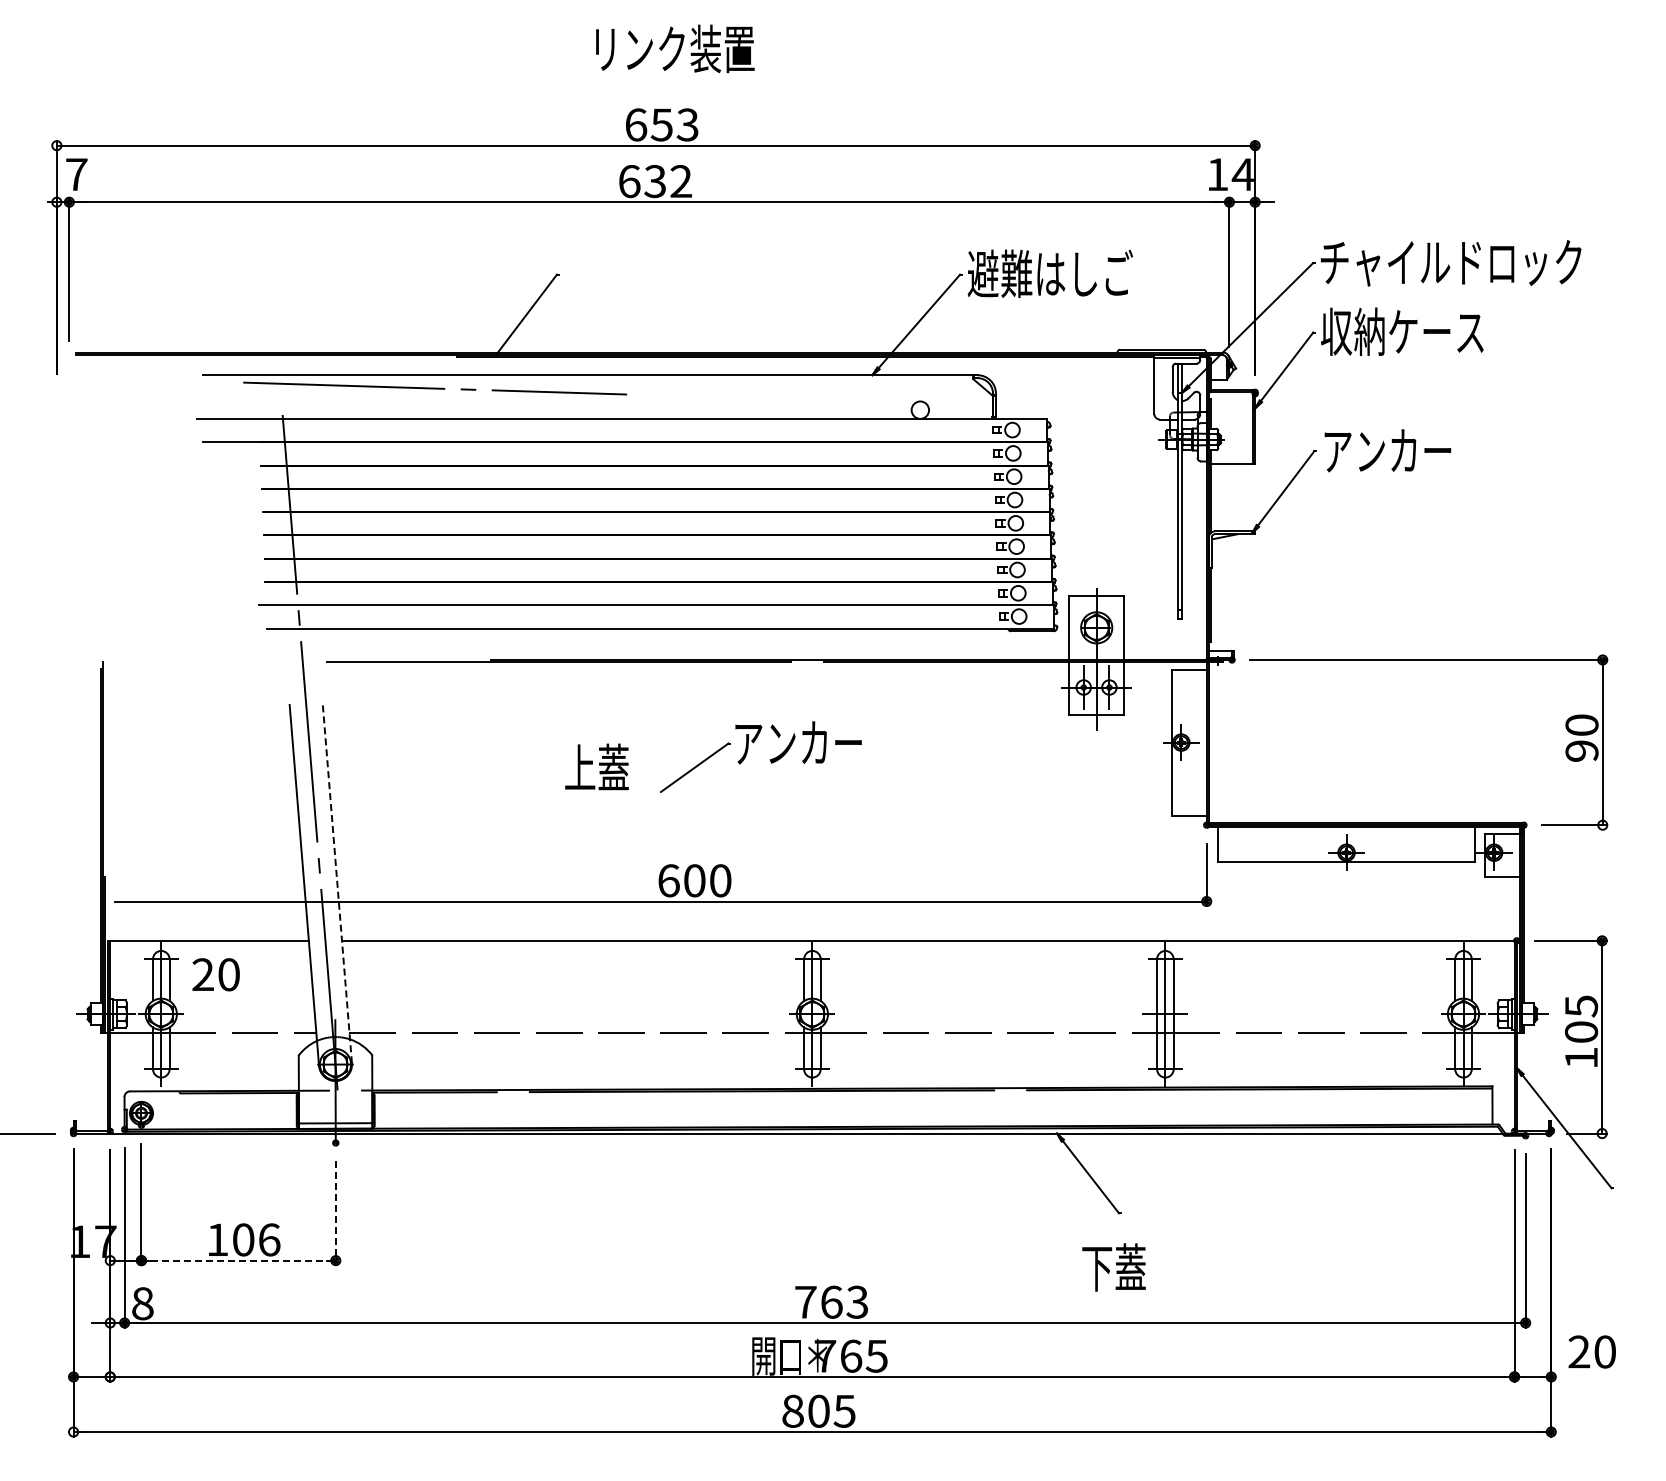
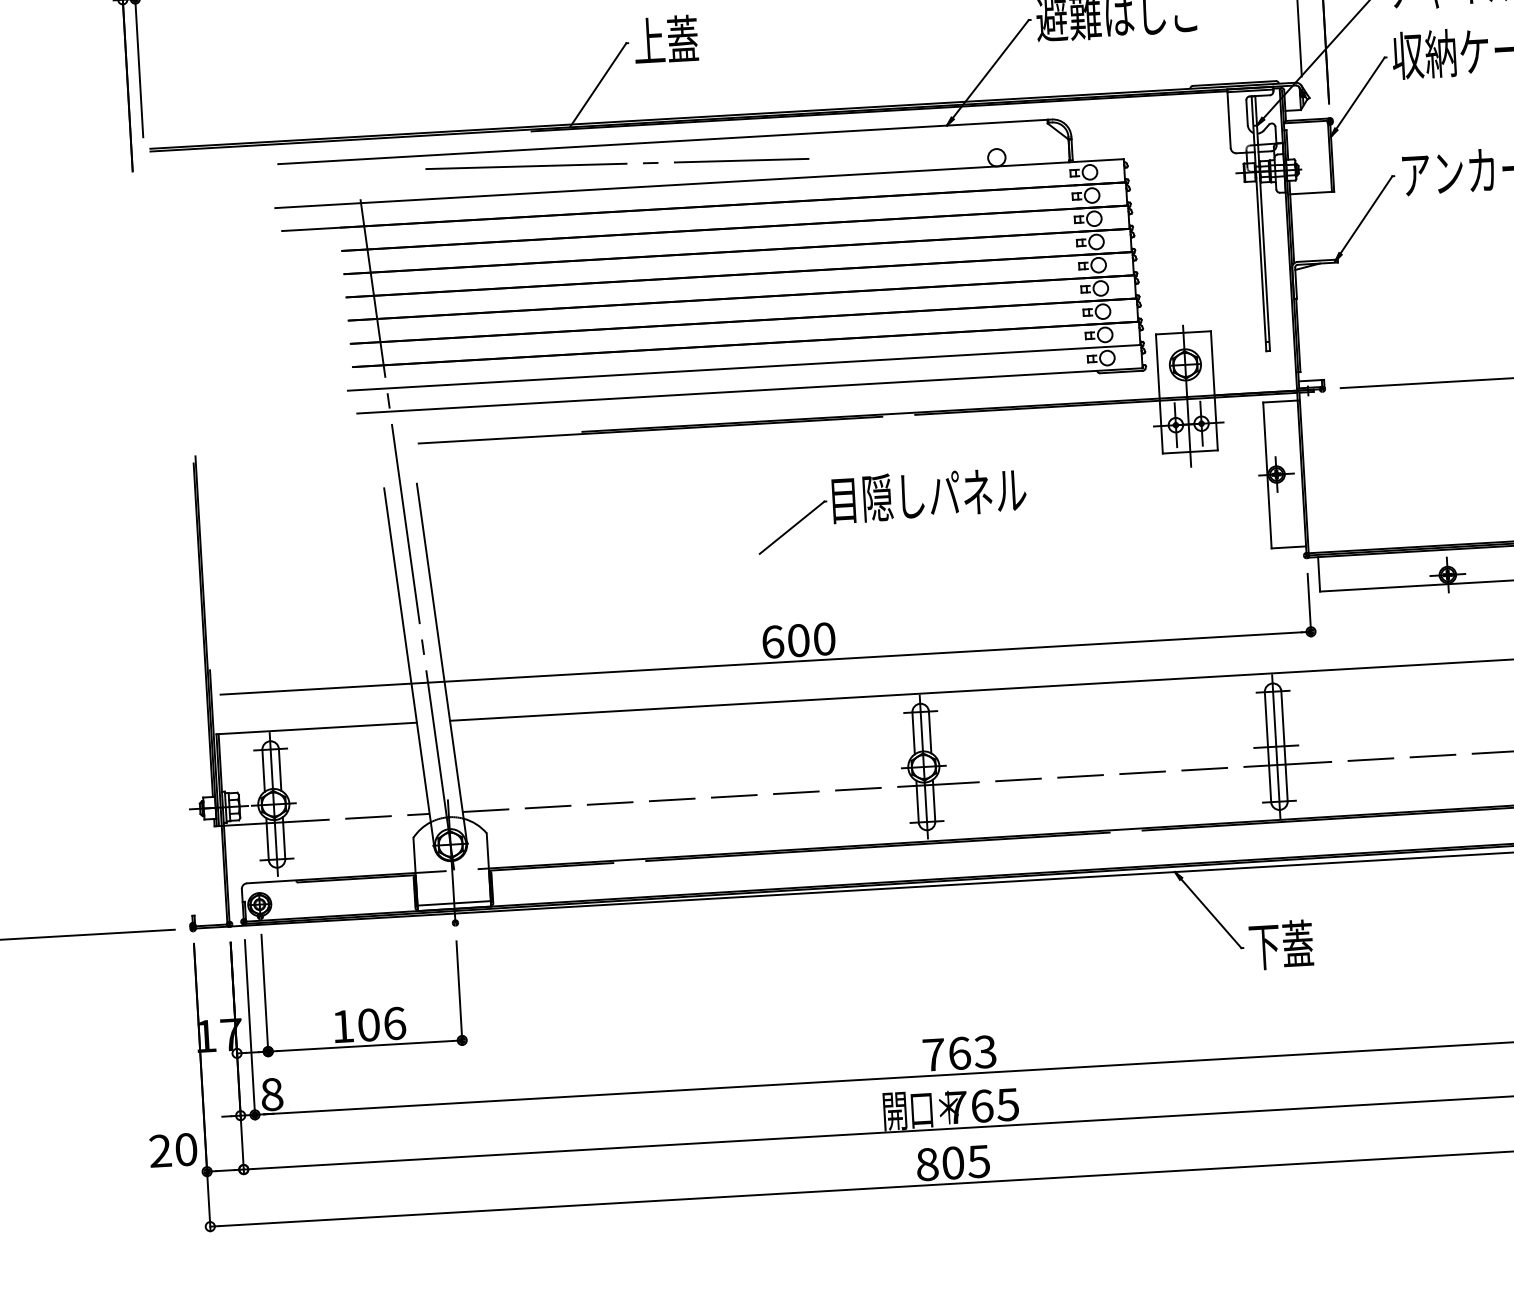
line: (435, 388) -> (617, 163), moved
text: (832, 742) -> (928, 494), アンカー -> 目隠しパネル
text: (596, 766) -> (665, 38), moved
line: (337, 882) -> (442, 662), dashed -> solid
text: (215, 974) -> (172, 1150), moved
line: (335, 1213) -> (459, 993), dashed -> solid
line: (238, 1260) -> (365, 1045), dashed -> solid
text: (1113, 1267) -> (1280, 945), moved

